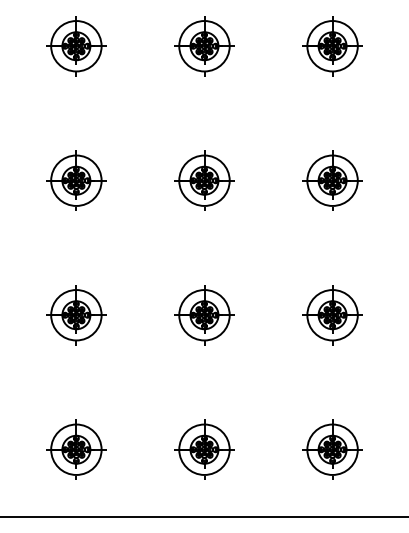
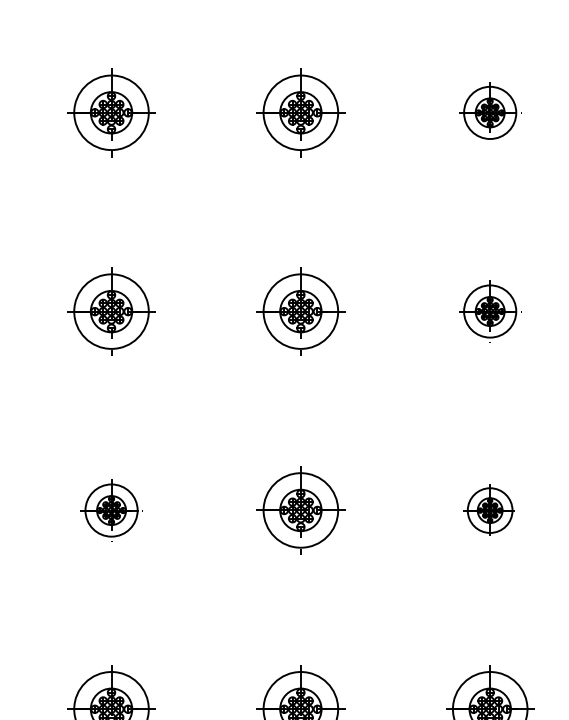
part: (332, 46) -> (490, 113), size x0.7
part: (332, 180) -> (490, 311), size x0.7
part: (76, 315) -> (111, 510), size x0.7
part: (332, 315) -> (490, 510), size x0.6

